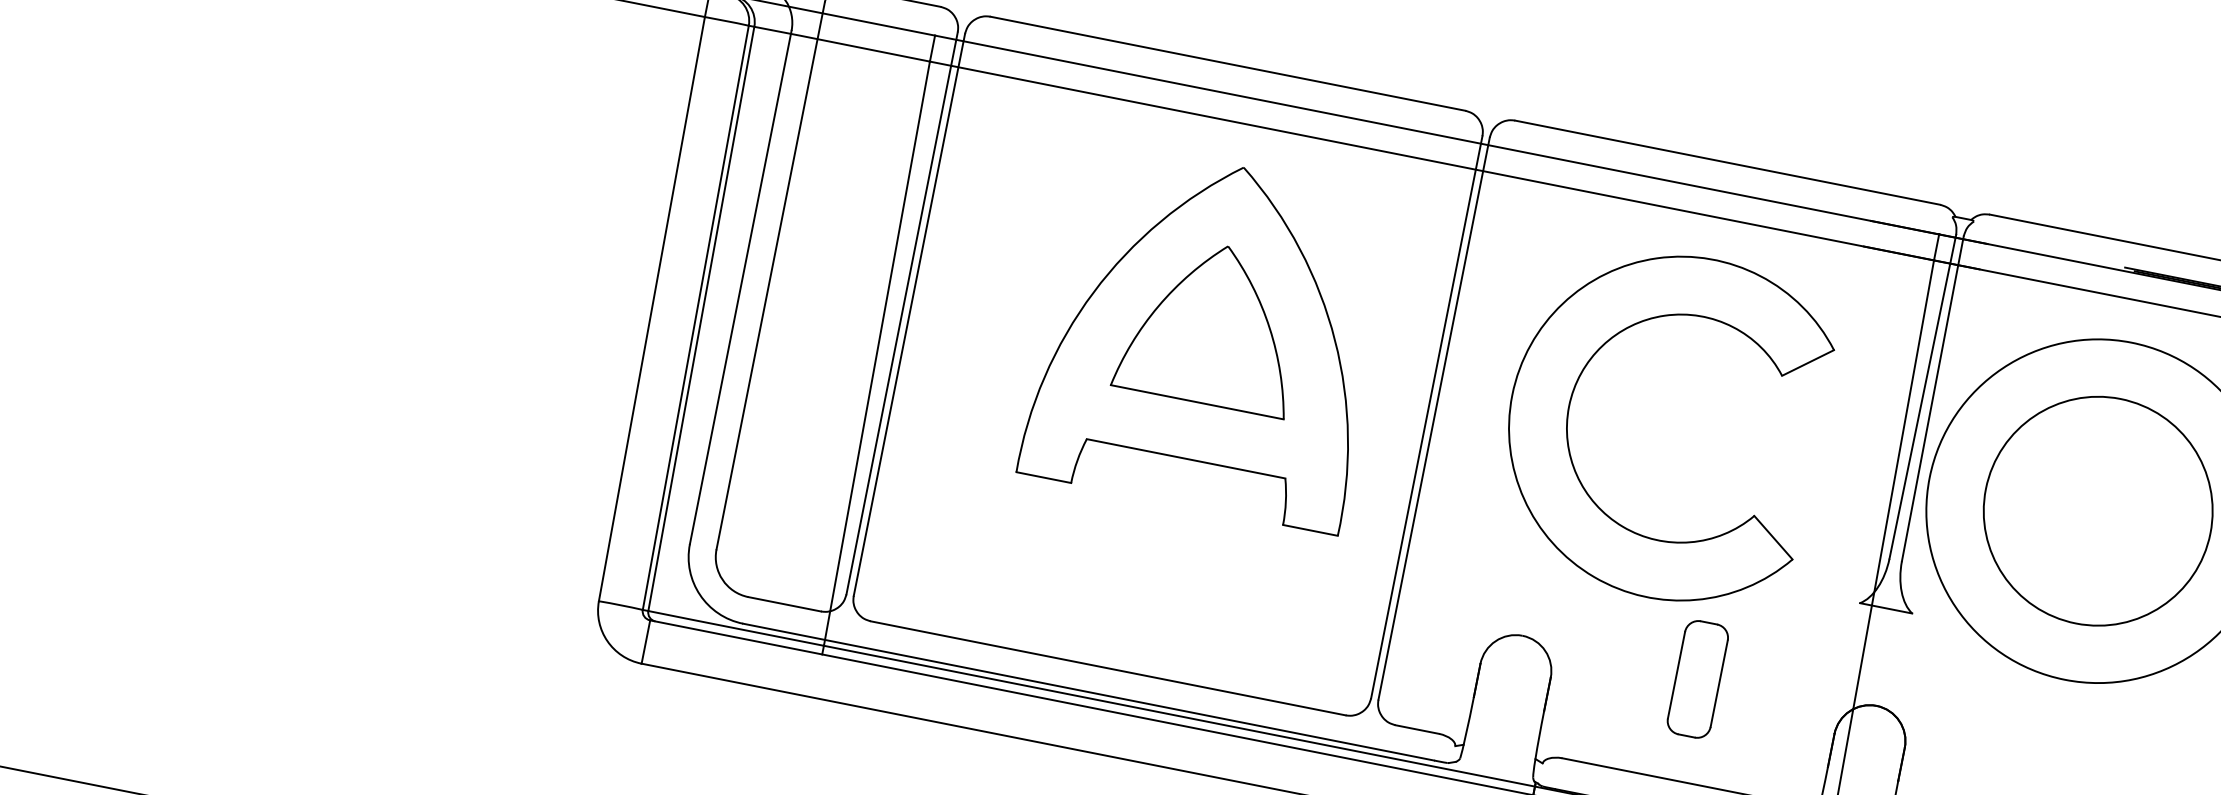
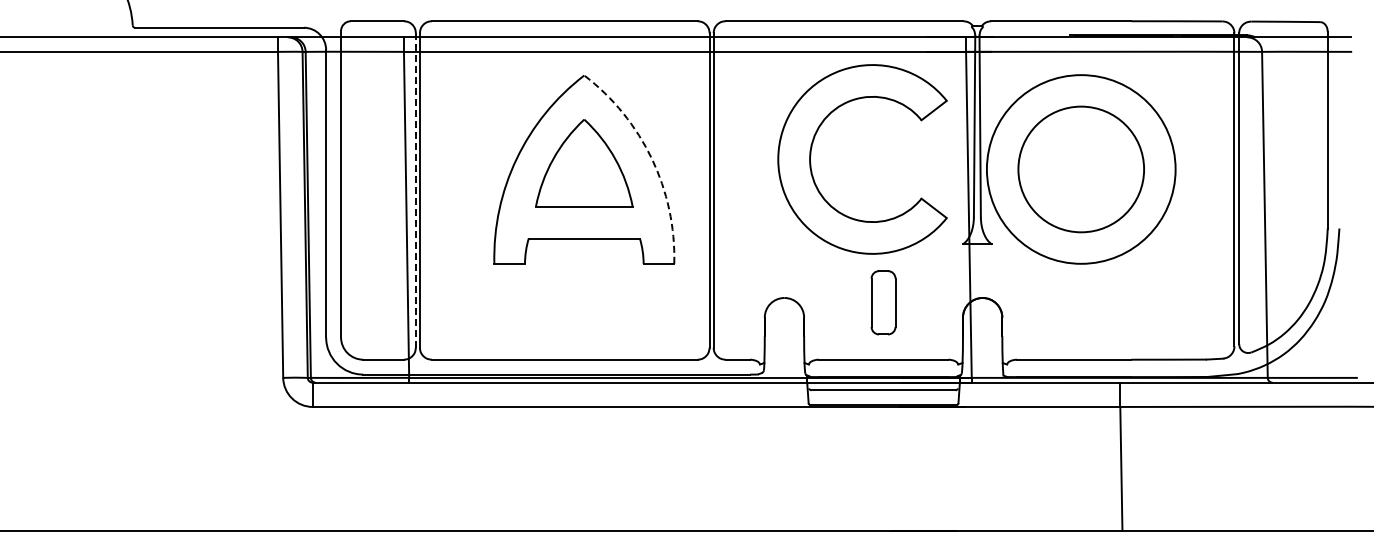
line: (901, 311) -> (415, 189), solid -> dashed
arc: (1334, 339) -> (651, 158), solid -> dashed
part: (1573, 399) -> (811, 155), moved

